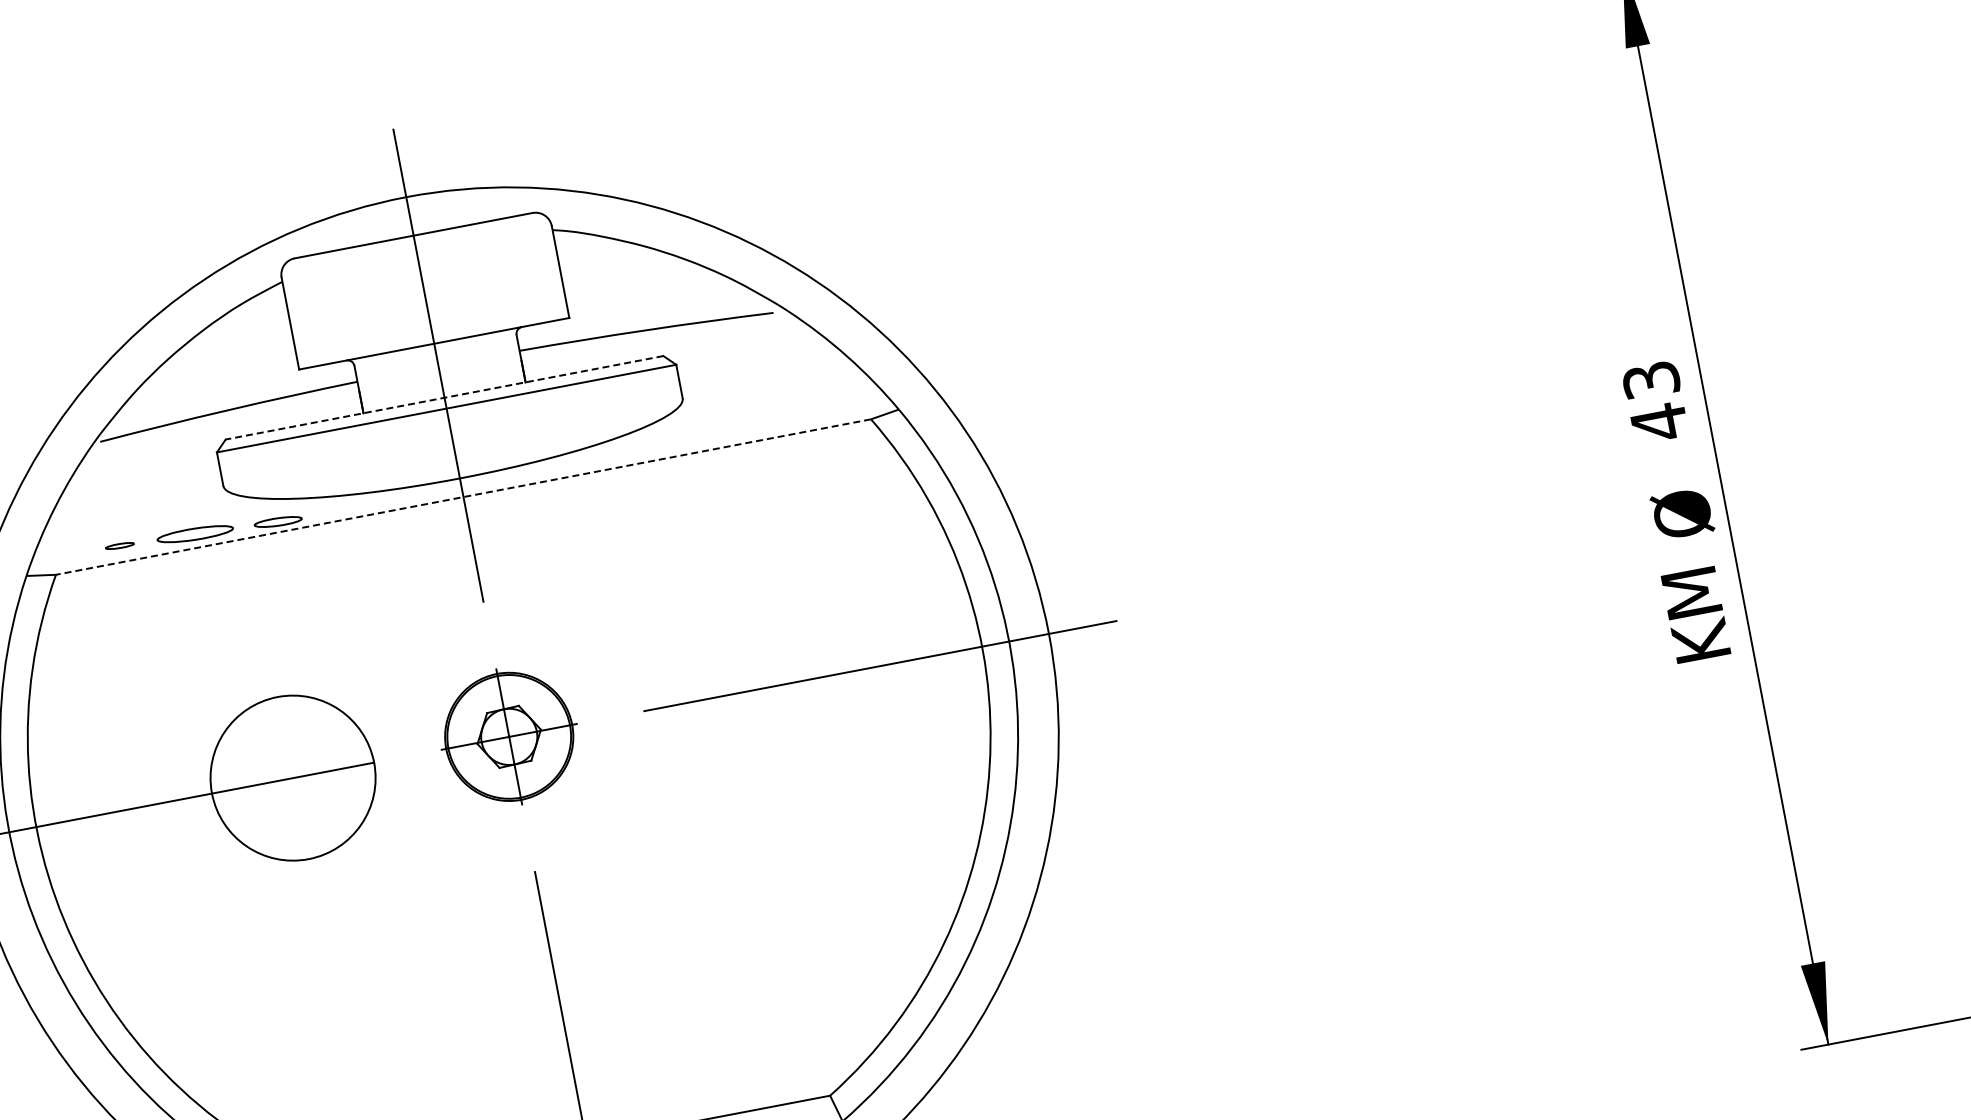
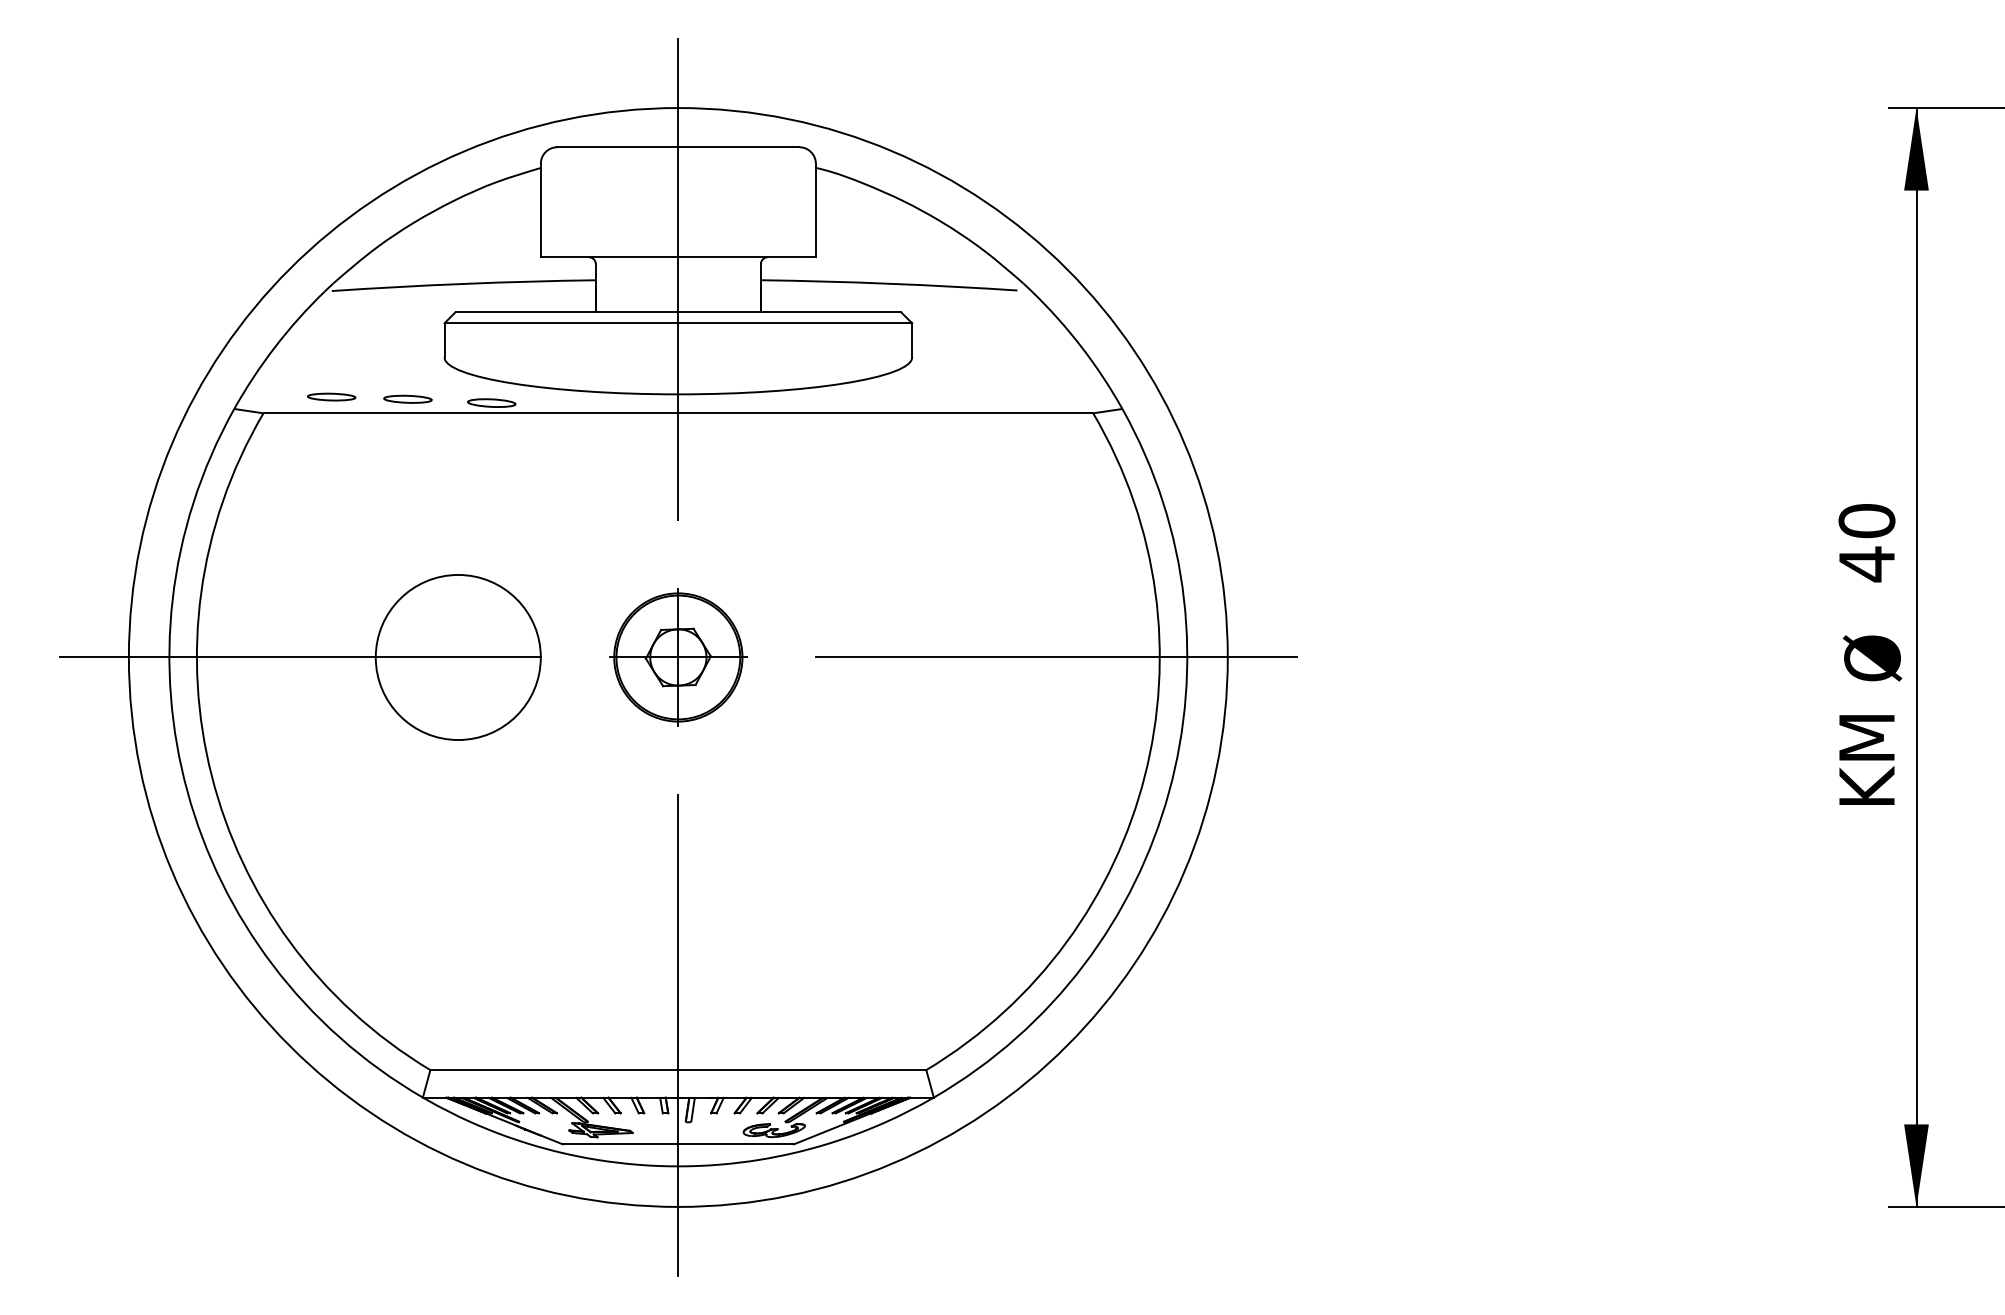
text: (1650, 380) -> (1866, 521), 43 -> 40
line: (444, 397) -> (678, 312), dashed -> solid
line: (463, 497) -> (678, 413), dashed -> solid
part: (194, 533) -> (407, 398), size x0.62
part: (119, 545) -> (331, 396), size x1.67

